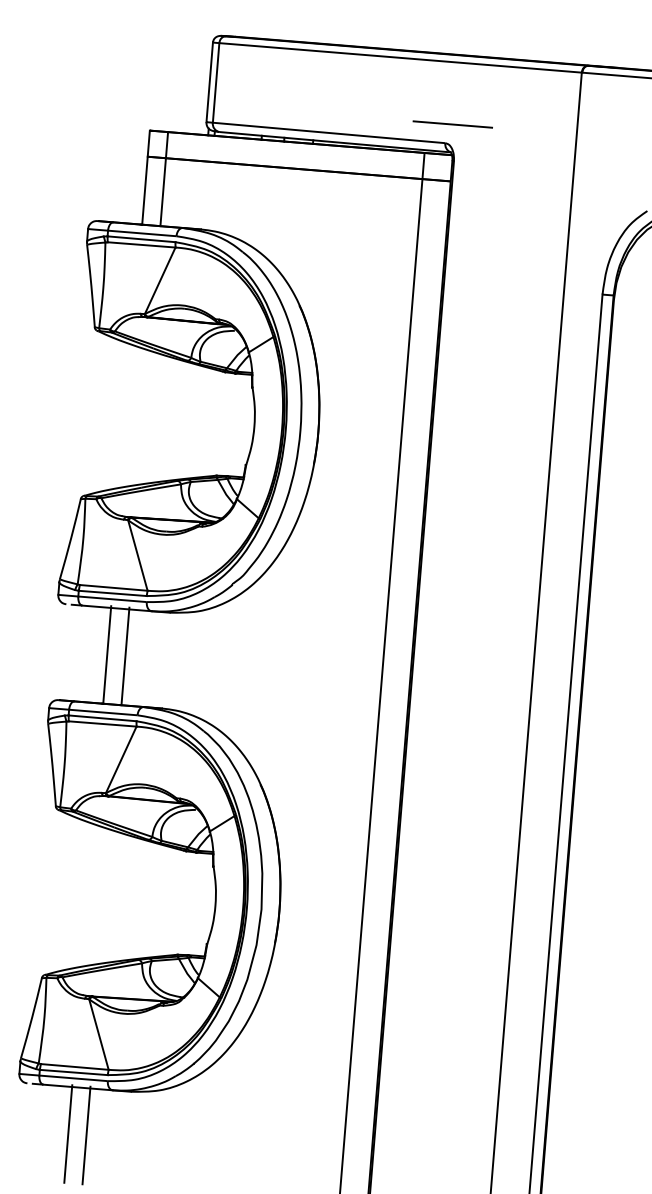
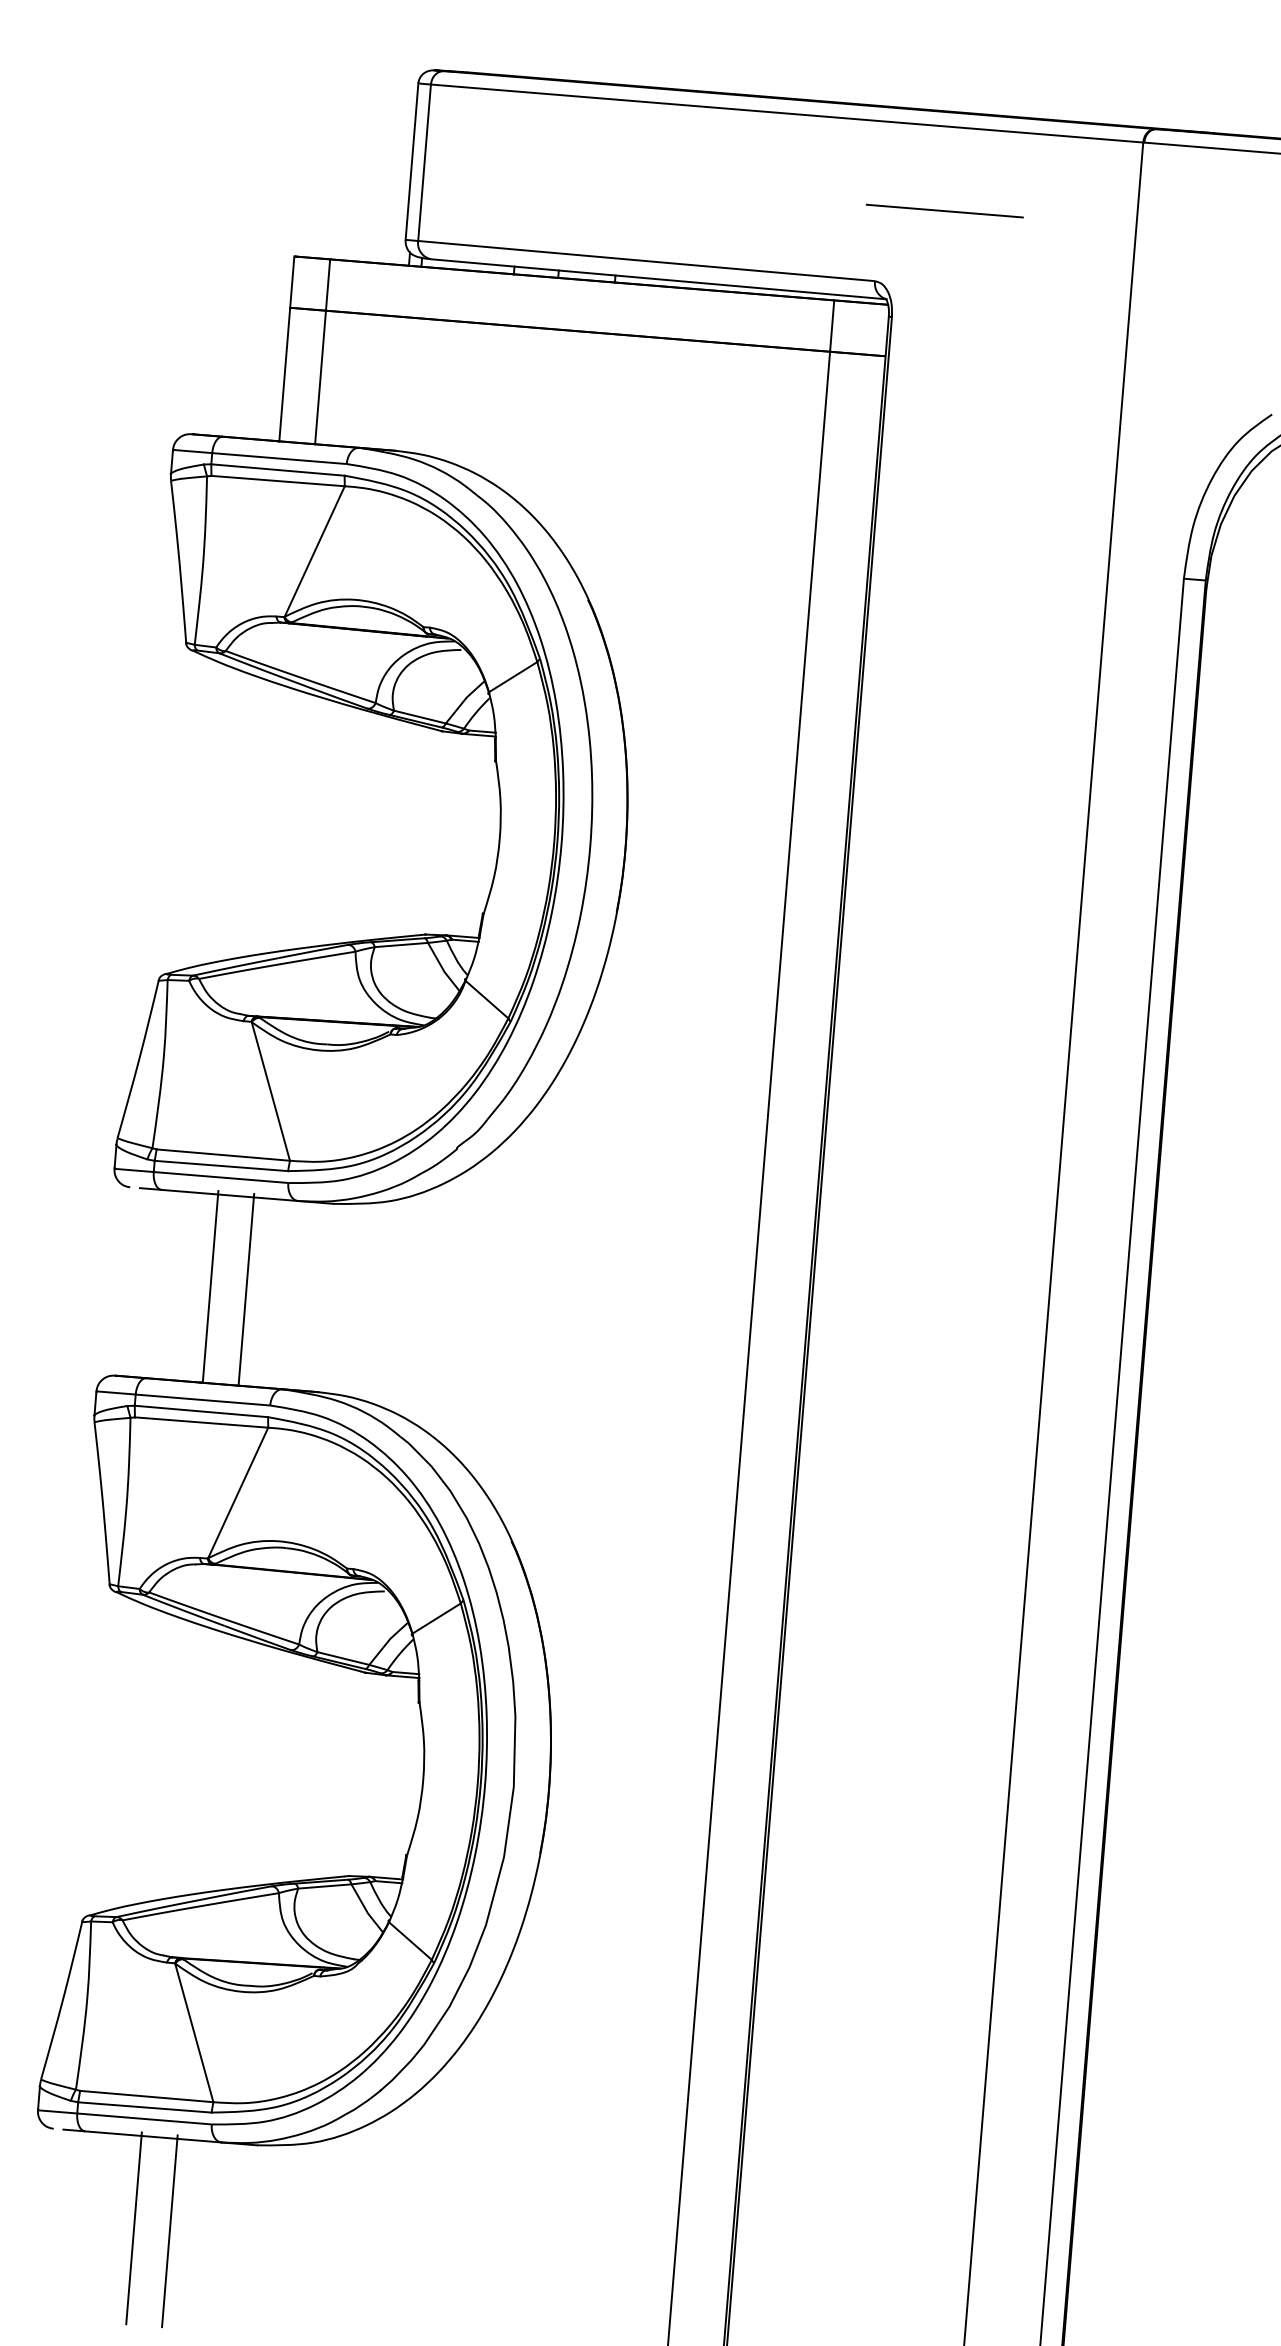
line: (452, 124) -> (944, 211), moved

